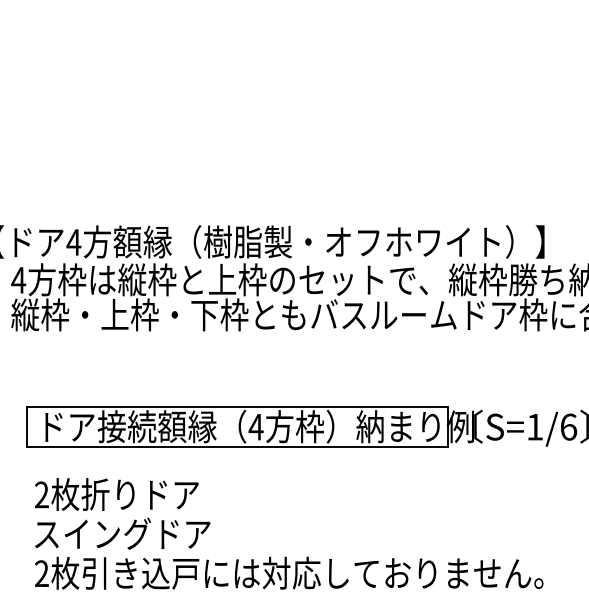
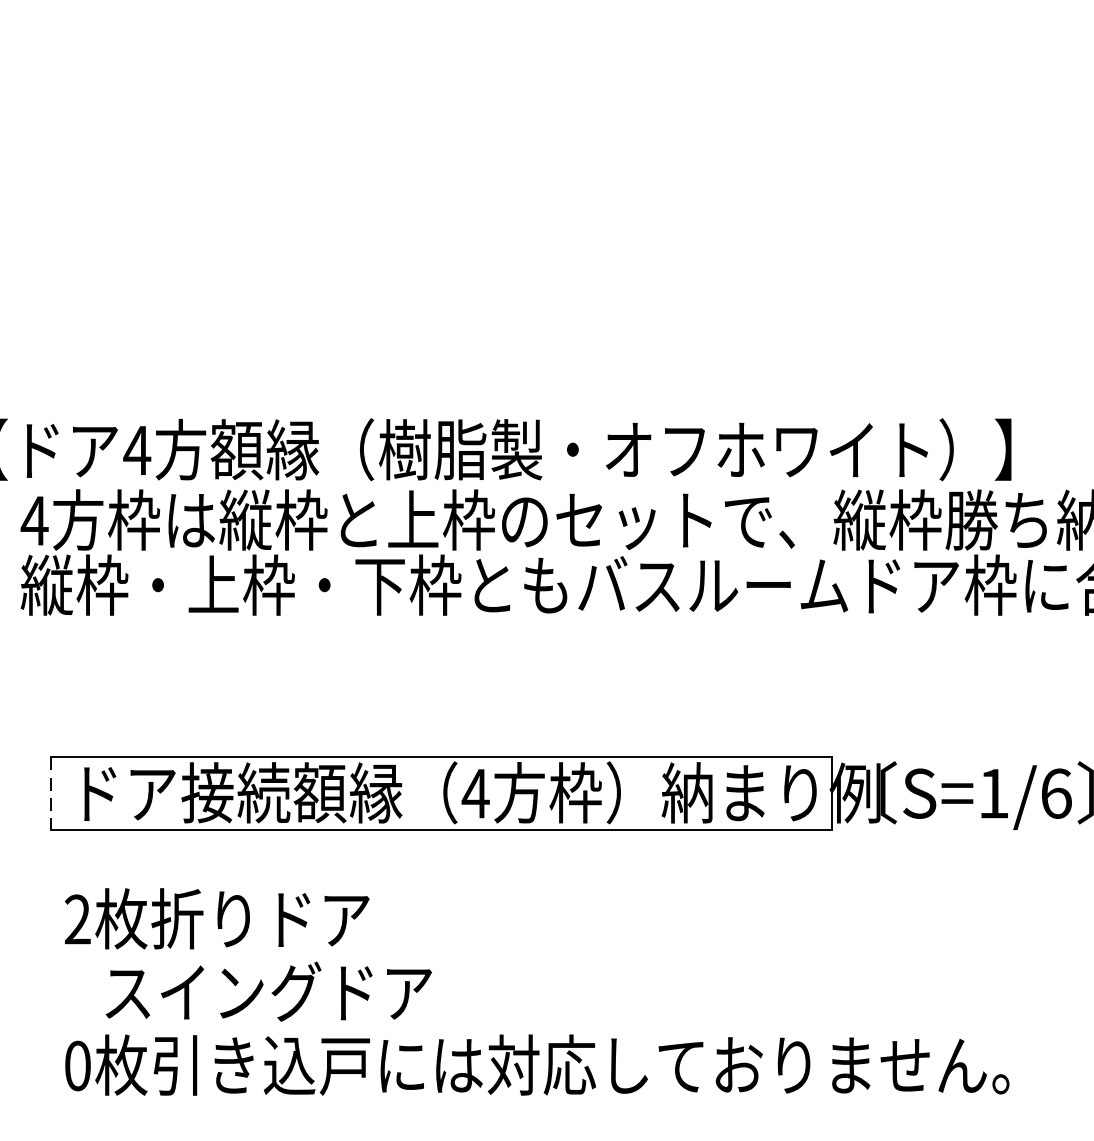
line: (27, 427) -> (51, 794), solid -> dashed
text: (122, 533) -> (268, 991), moved
text: (41, 573) -> (77, 1065), 2 -> 0

